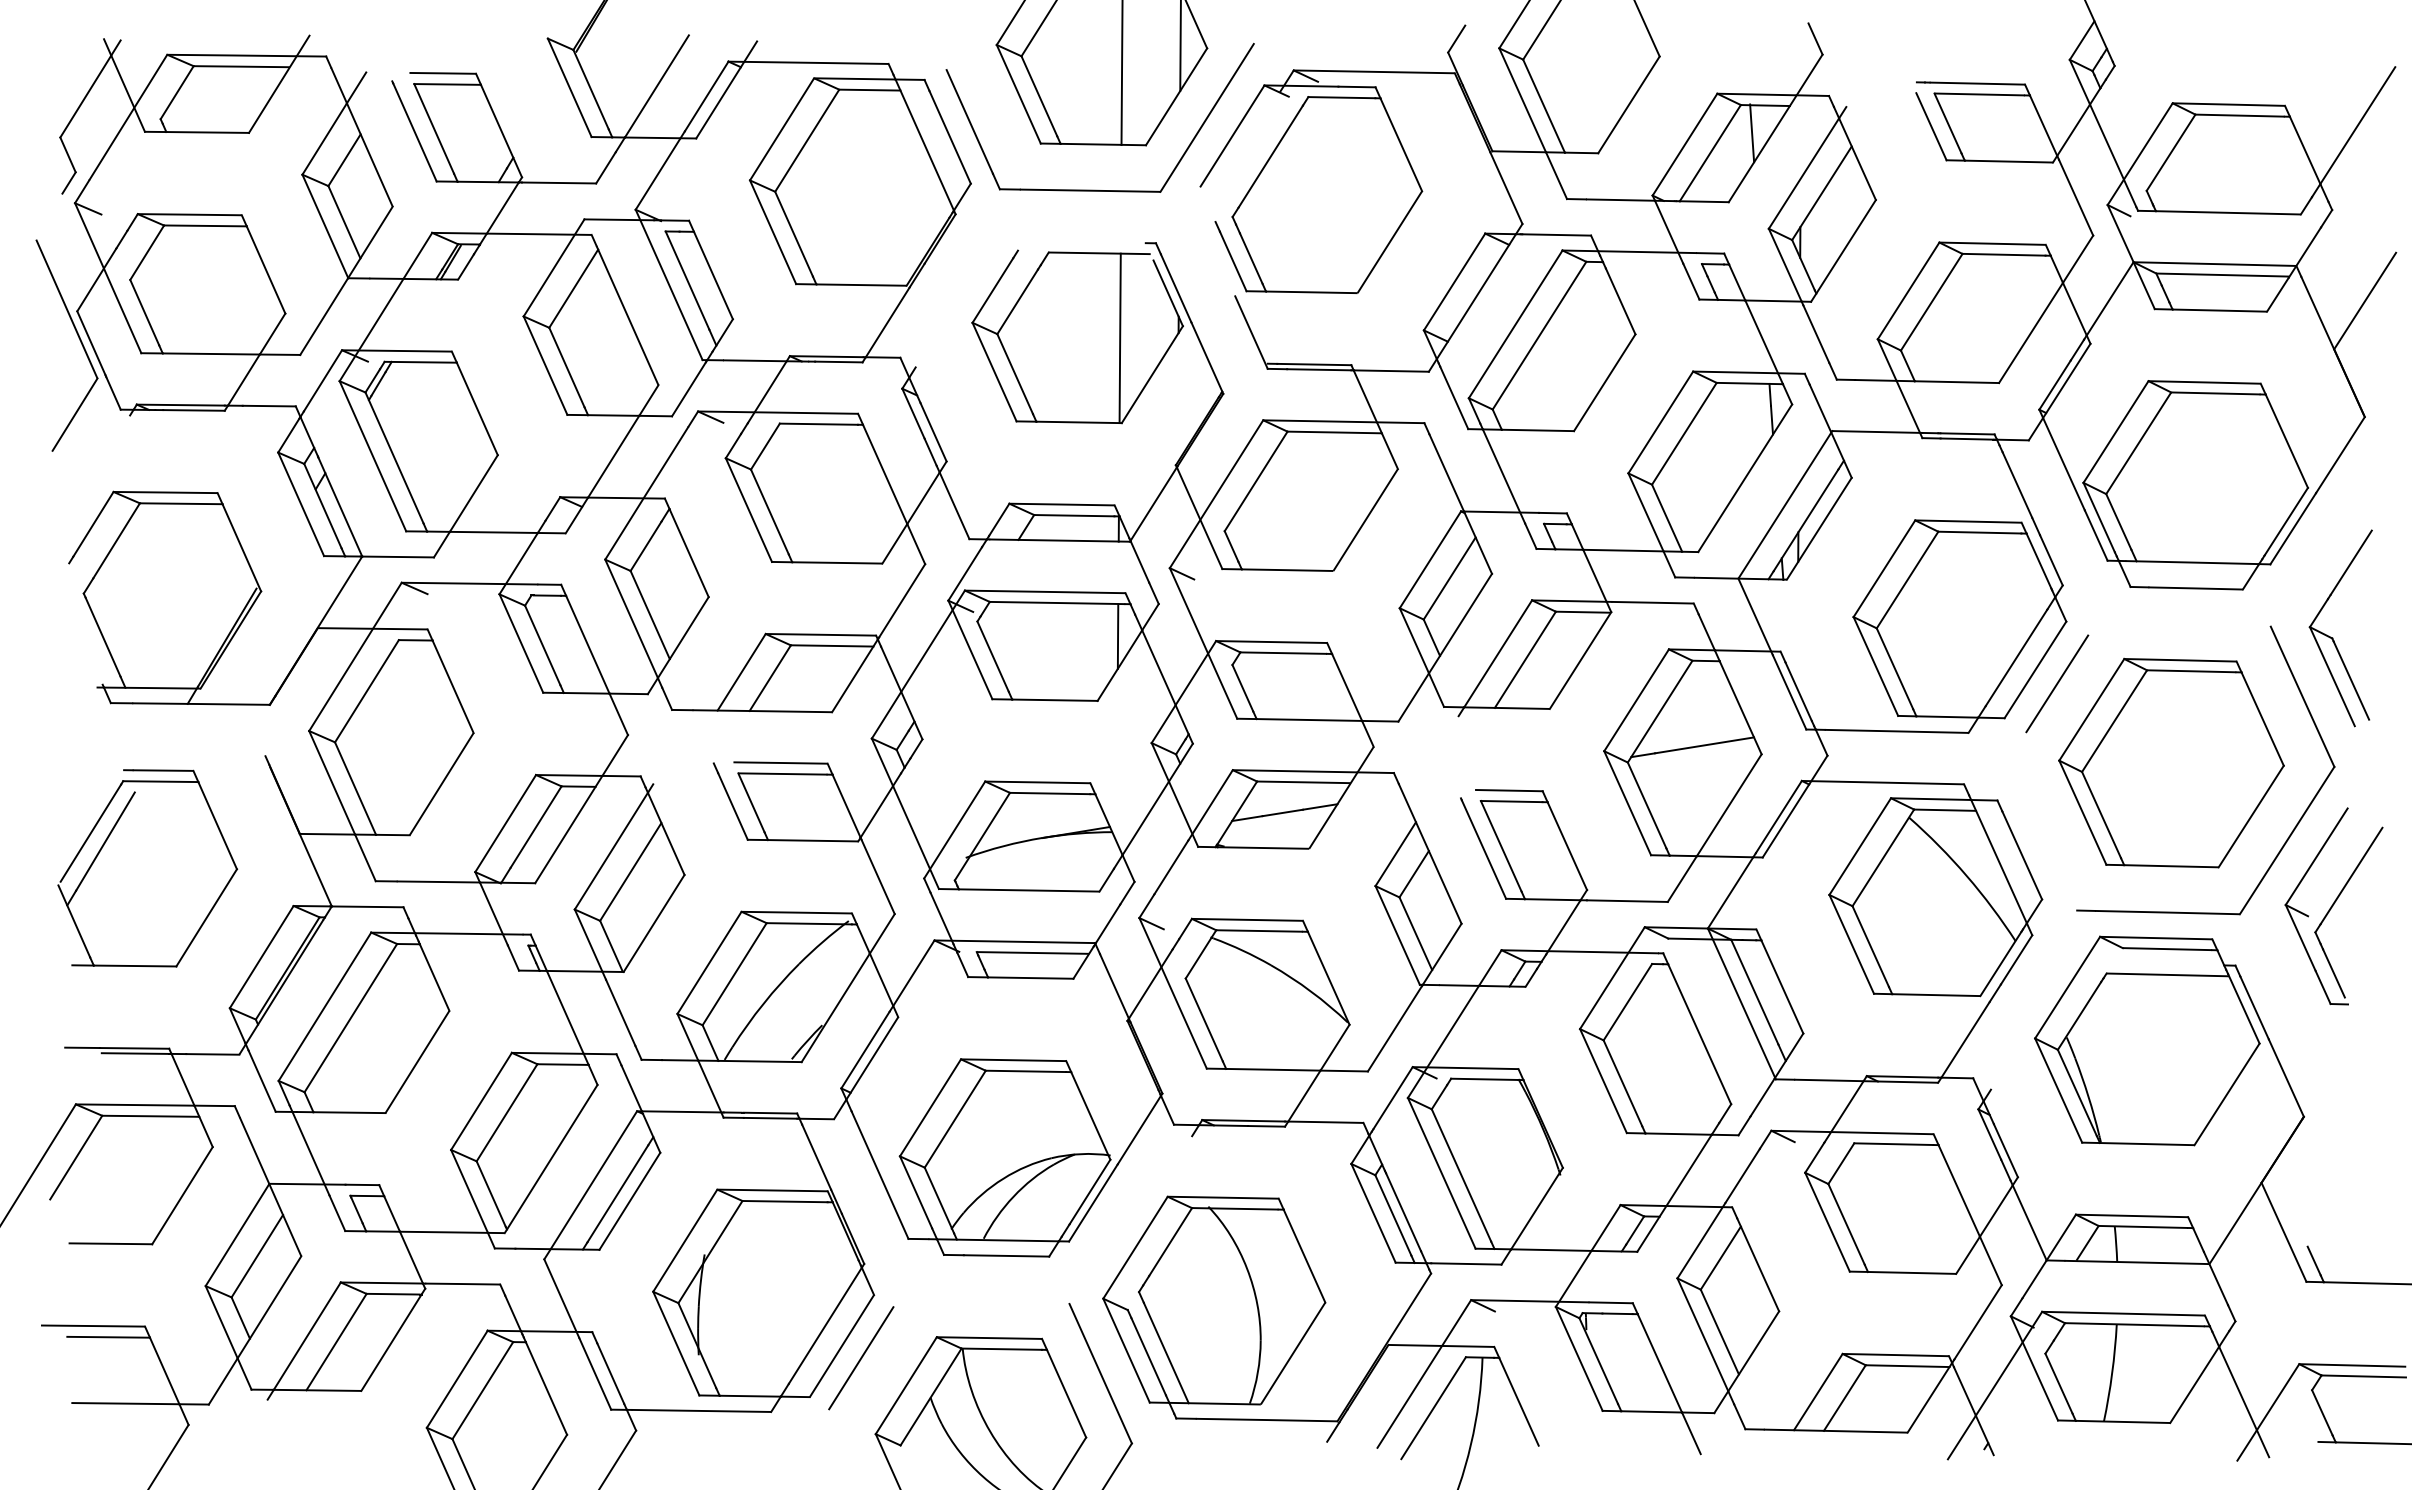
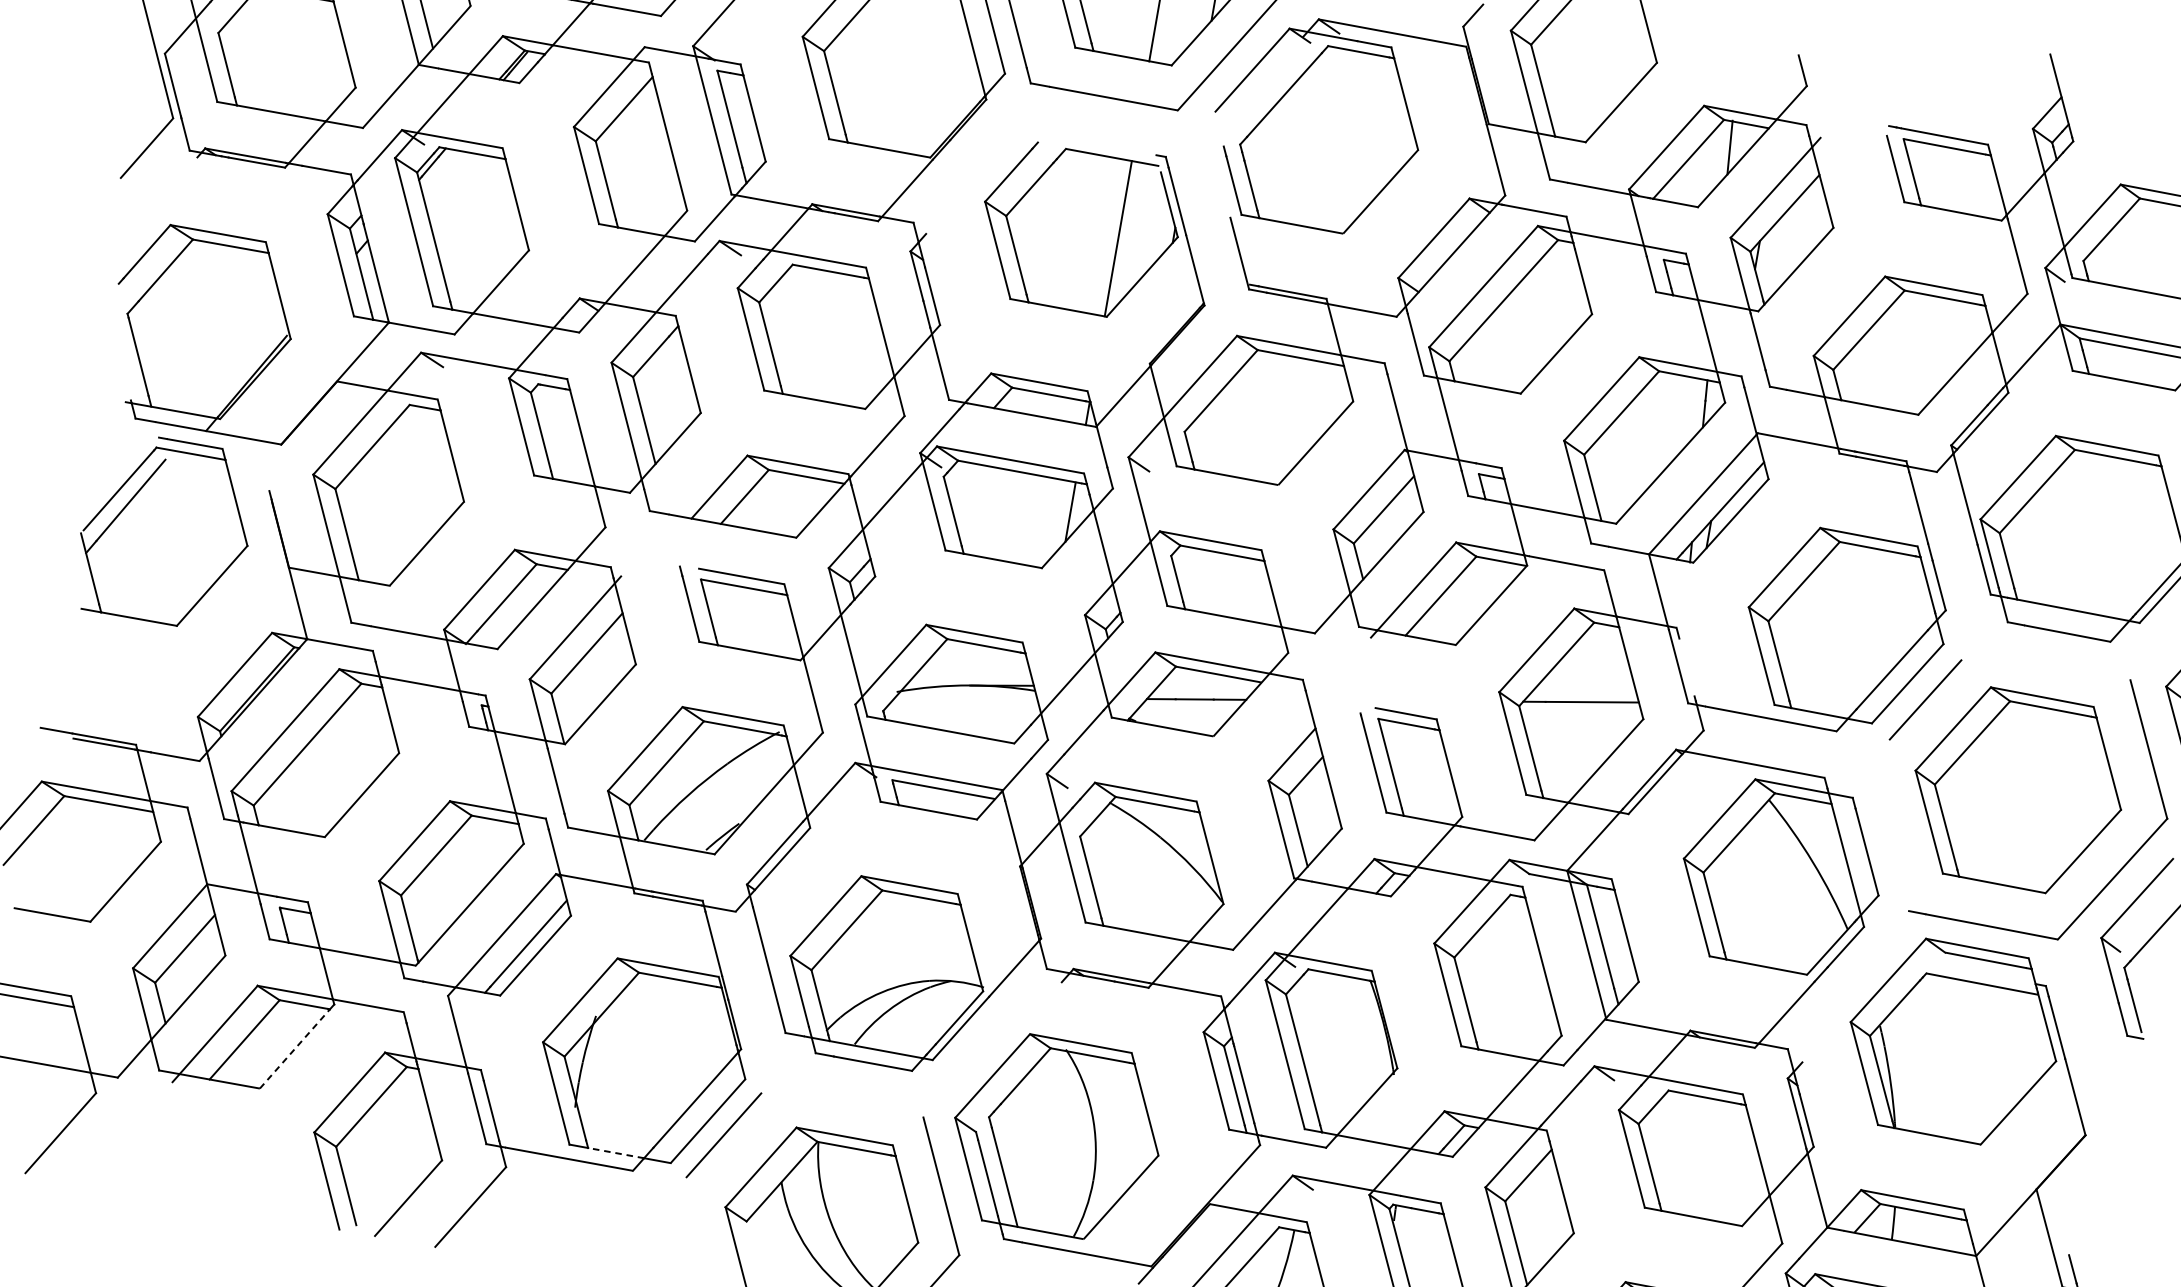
line: (1798, 691) -> (1686, 667), removed
part: (103, 847) -> (128, 505), moved
line: (391, 1342) -> (295, 1048), solid -> dashed
line: (750, 1396) -> (616, 1153), solid -> dashed

